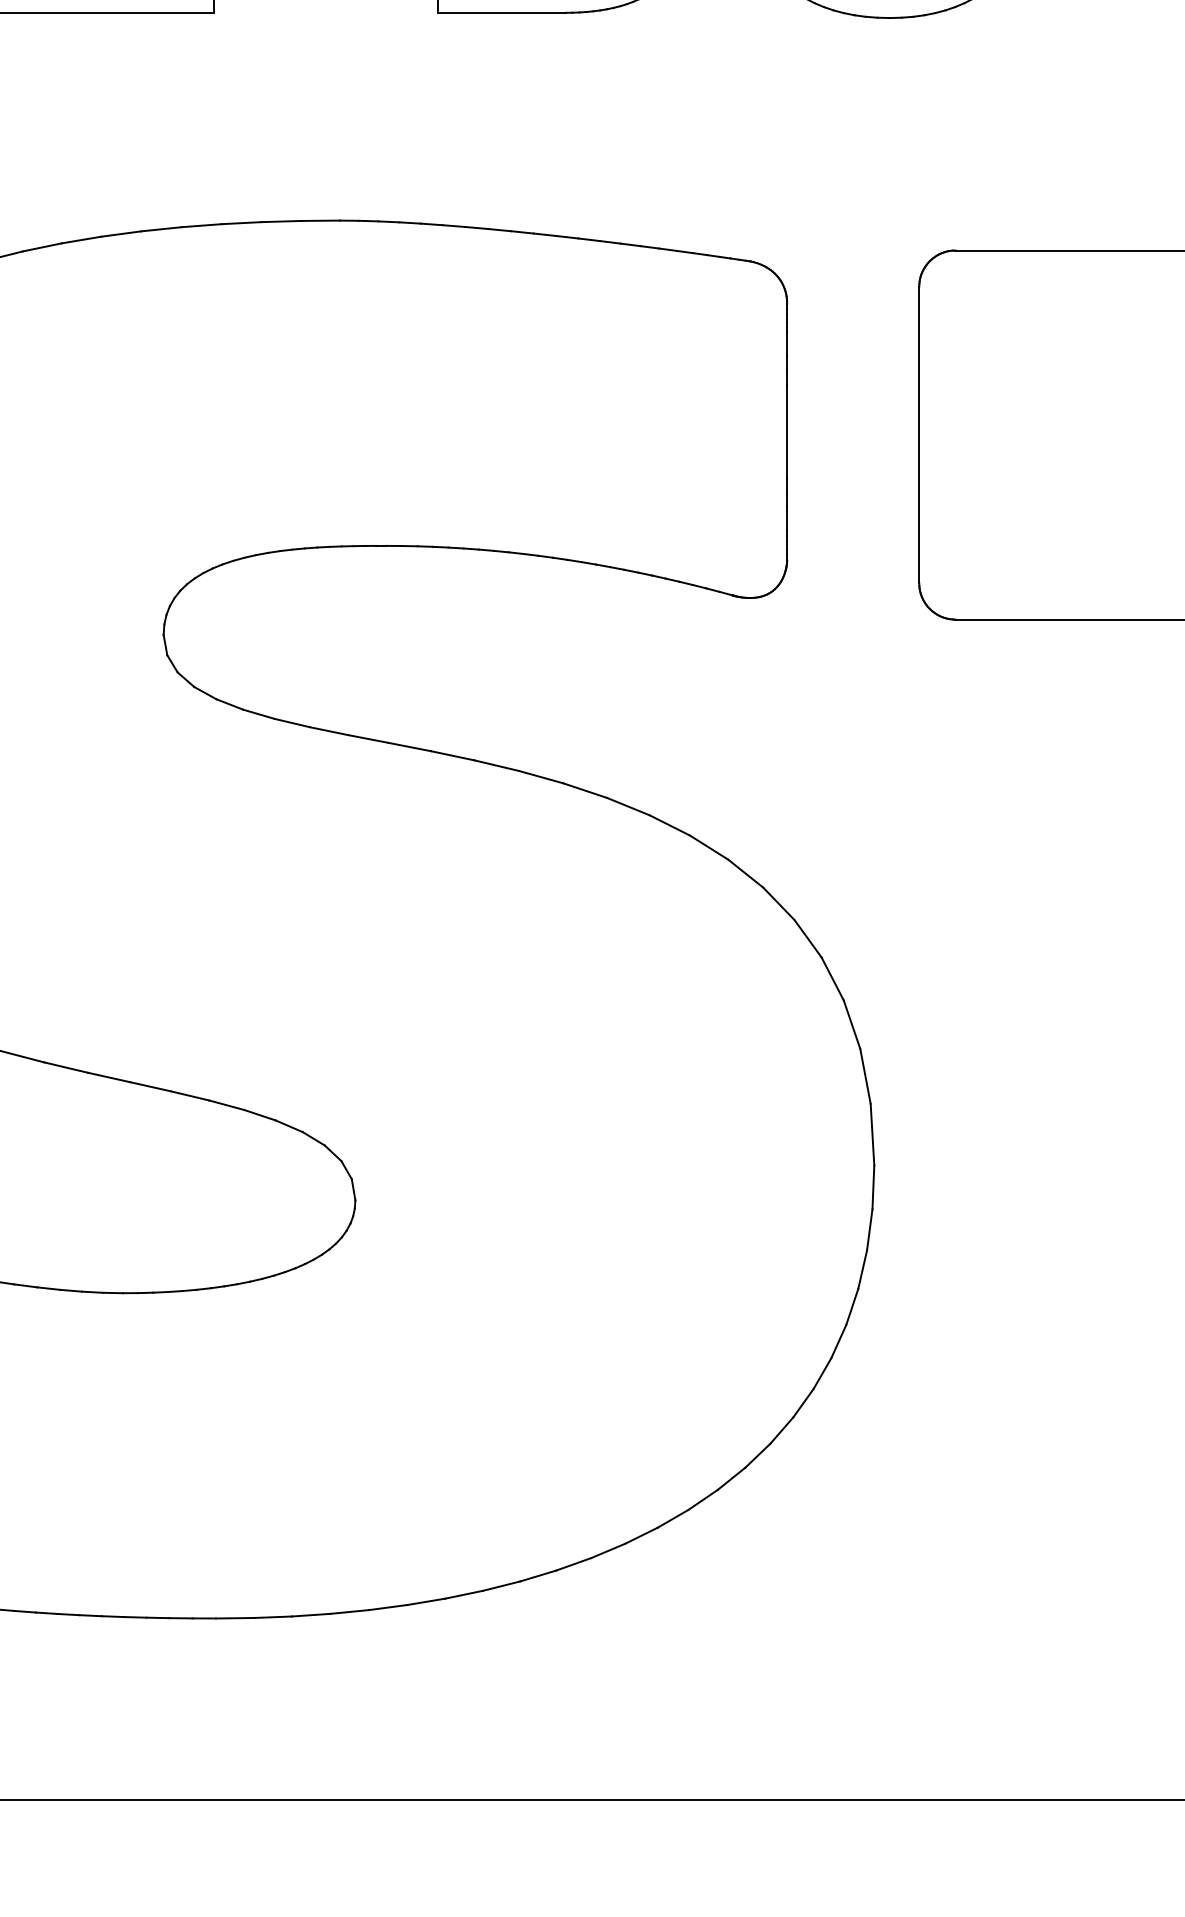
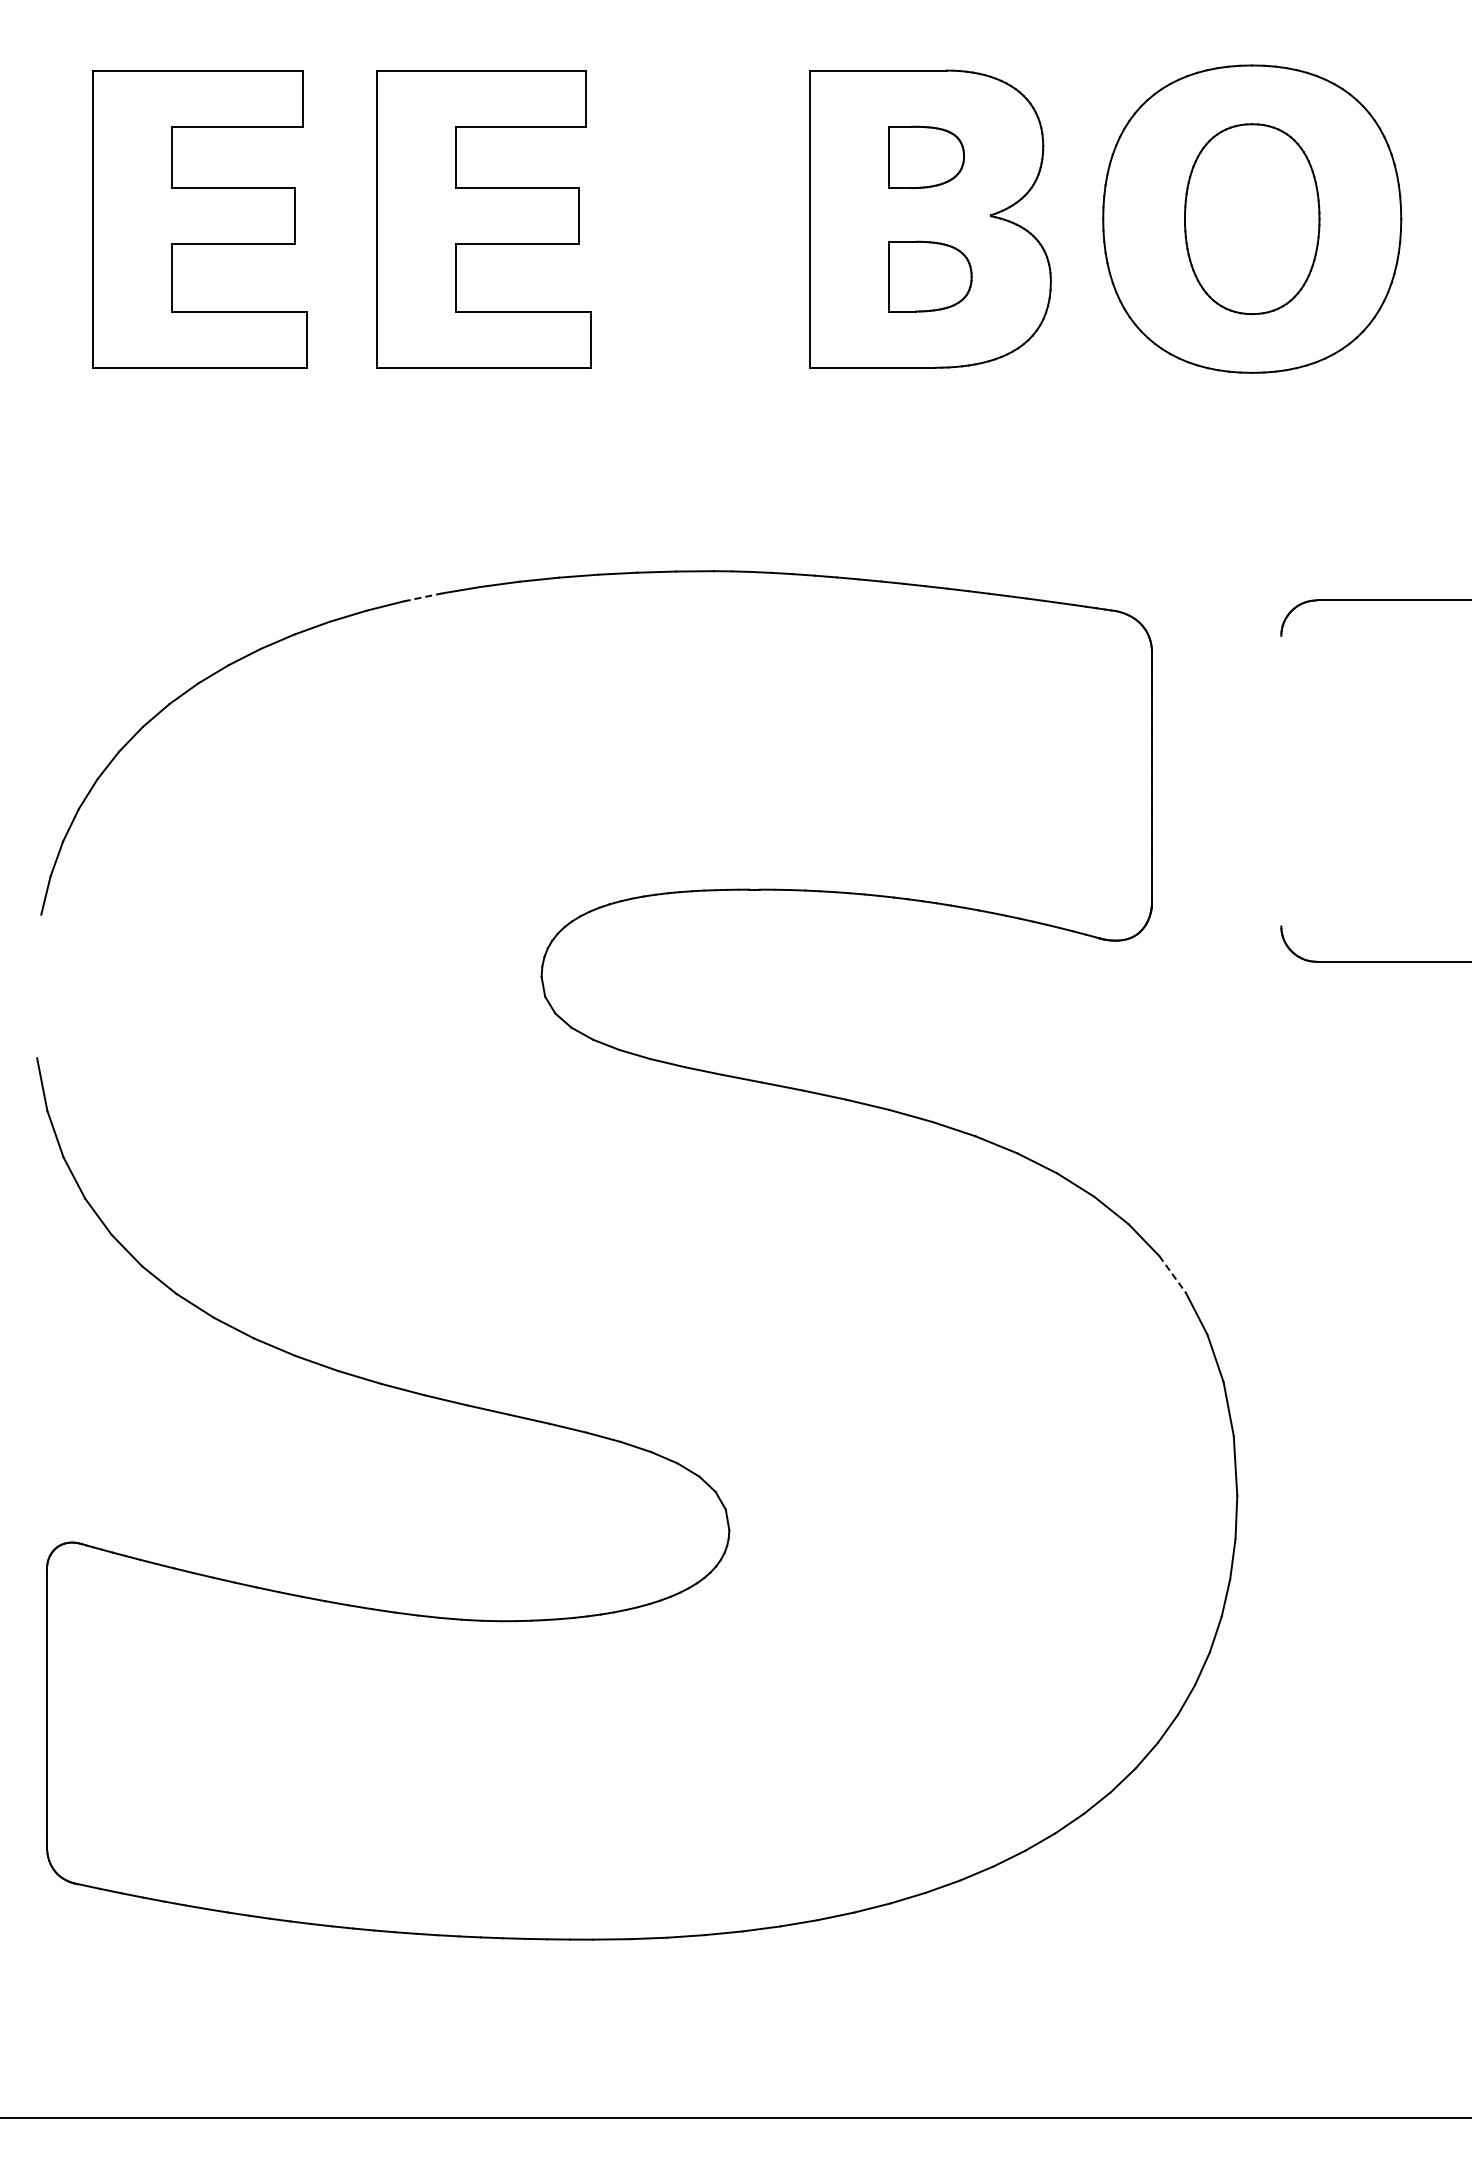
line: (43, 247) -> (423, 597), solid -> dashed
line: (919, 434) -> (1281, 780), removed
line: (808, 939) -> (1172, 1274), solid -> dashed

